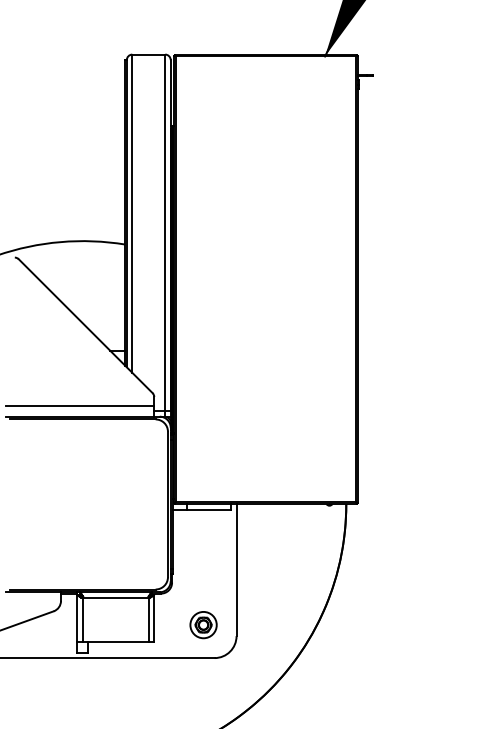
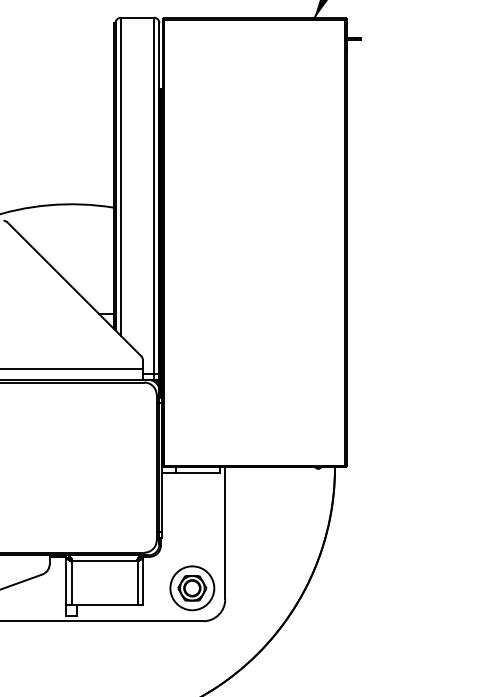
part: (203, 624) -> (192, 587), size x1.67

